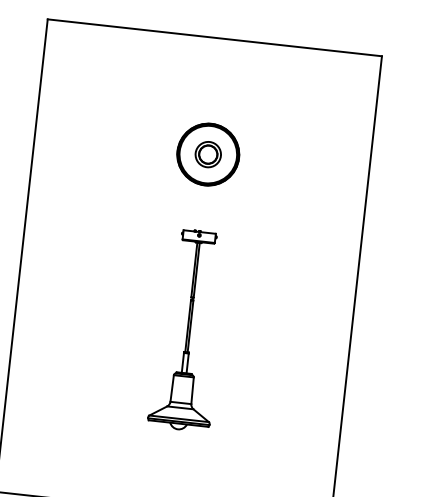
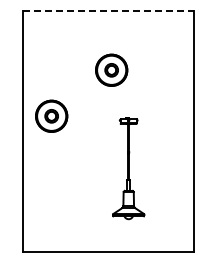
line: (214, 38) -> (108, 11), solid -> dashed
part: (80, 230) -> (51, 115), added
part: (188, 329) -> (128, 168), moved

